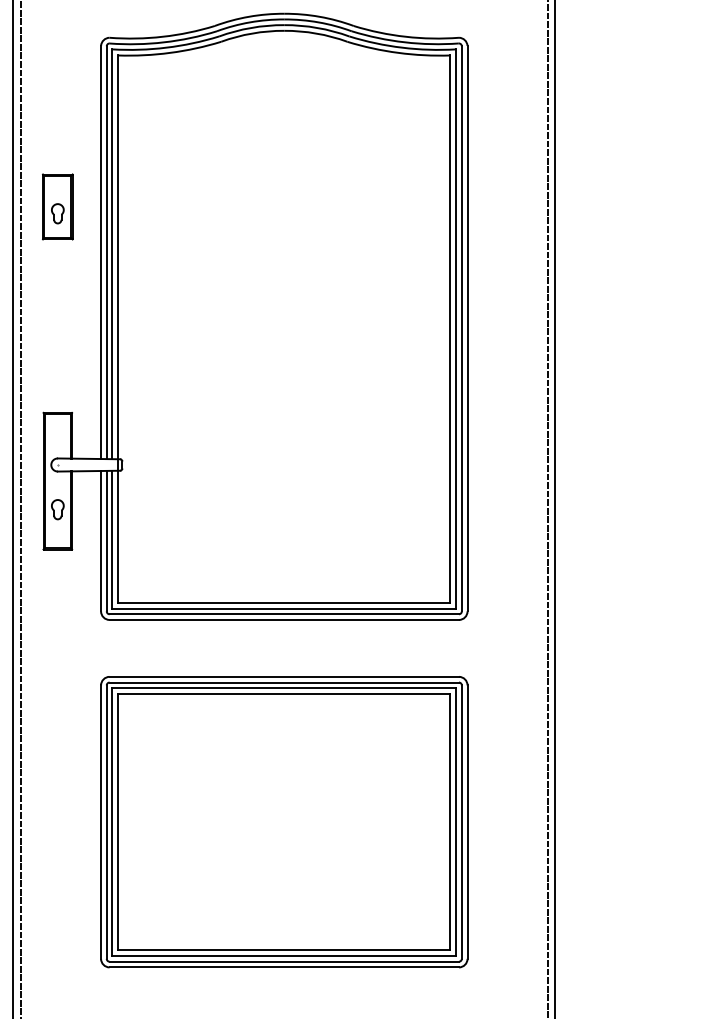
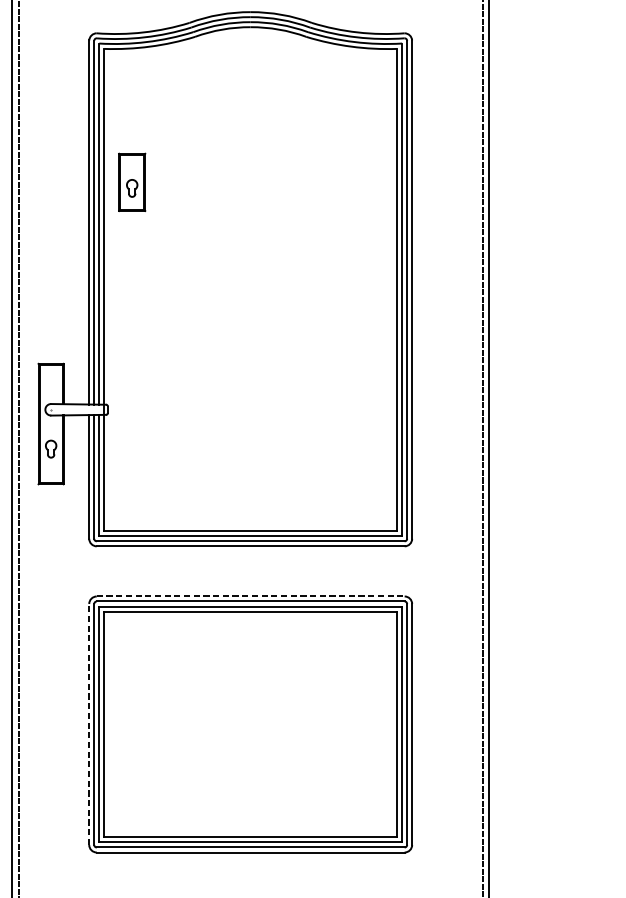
part: (57, 206) -> (131, 181), moved
line: (284, 676) -> (250, 596), solid -> dashed
line: (101, 822) -> (89, 724), solid -> dashed

